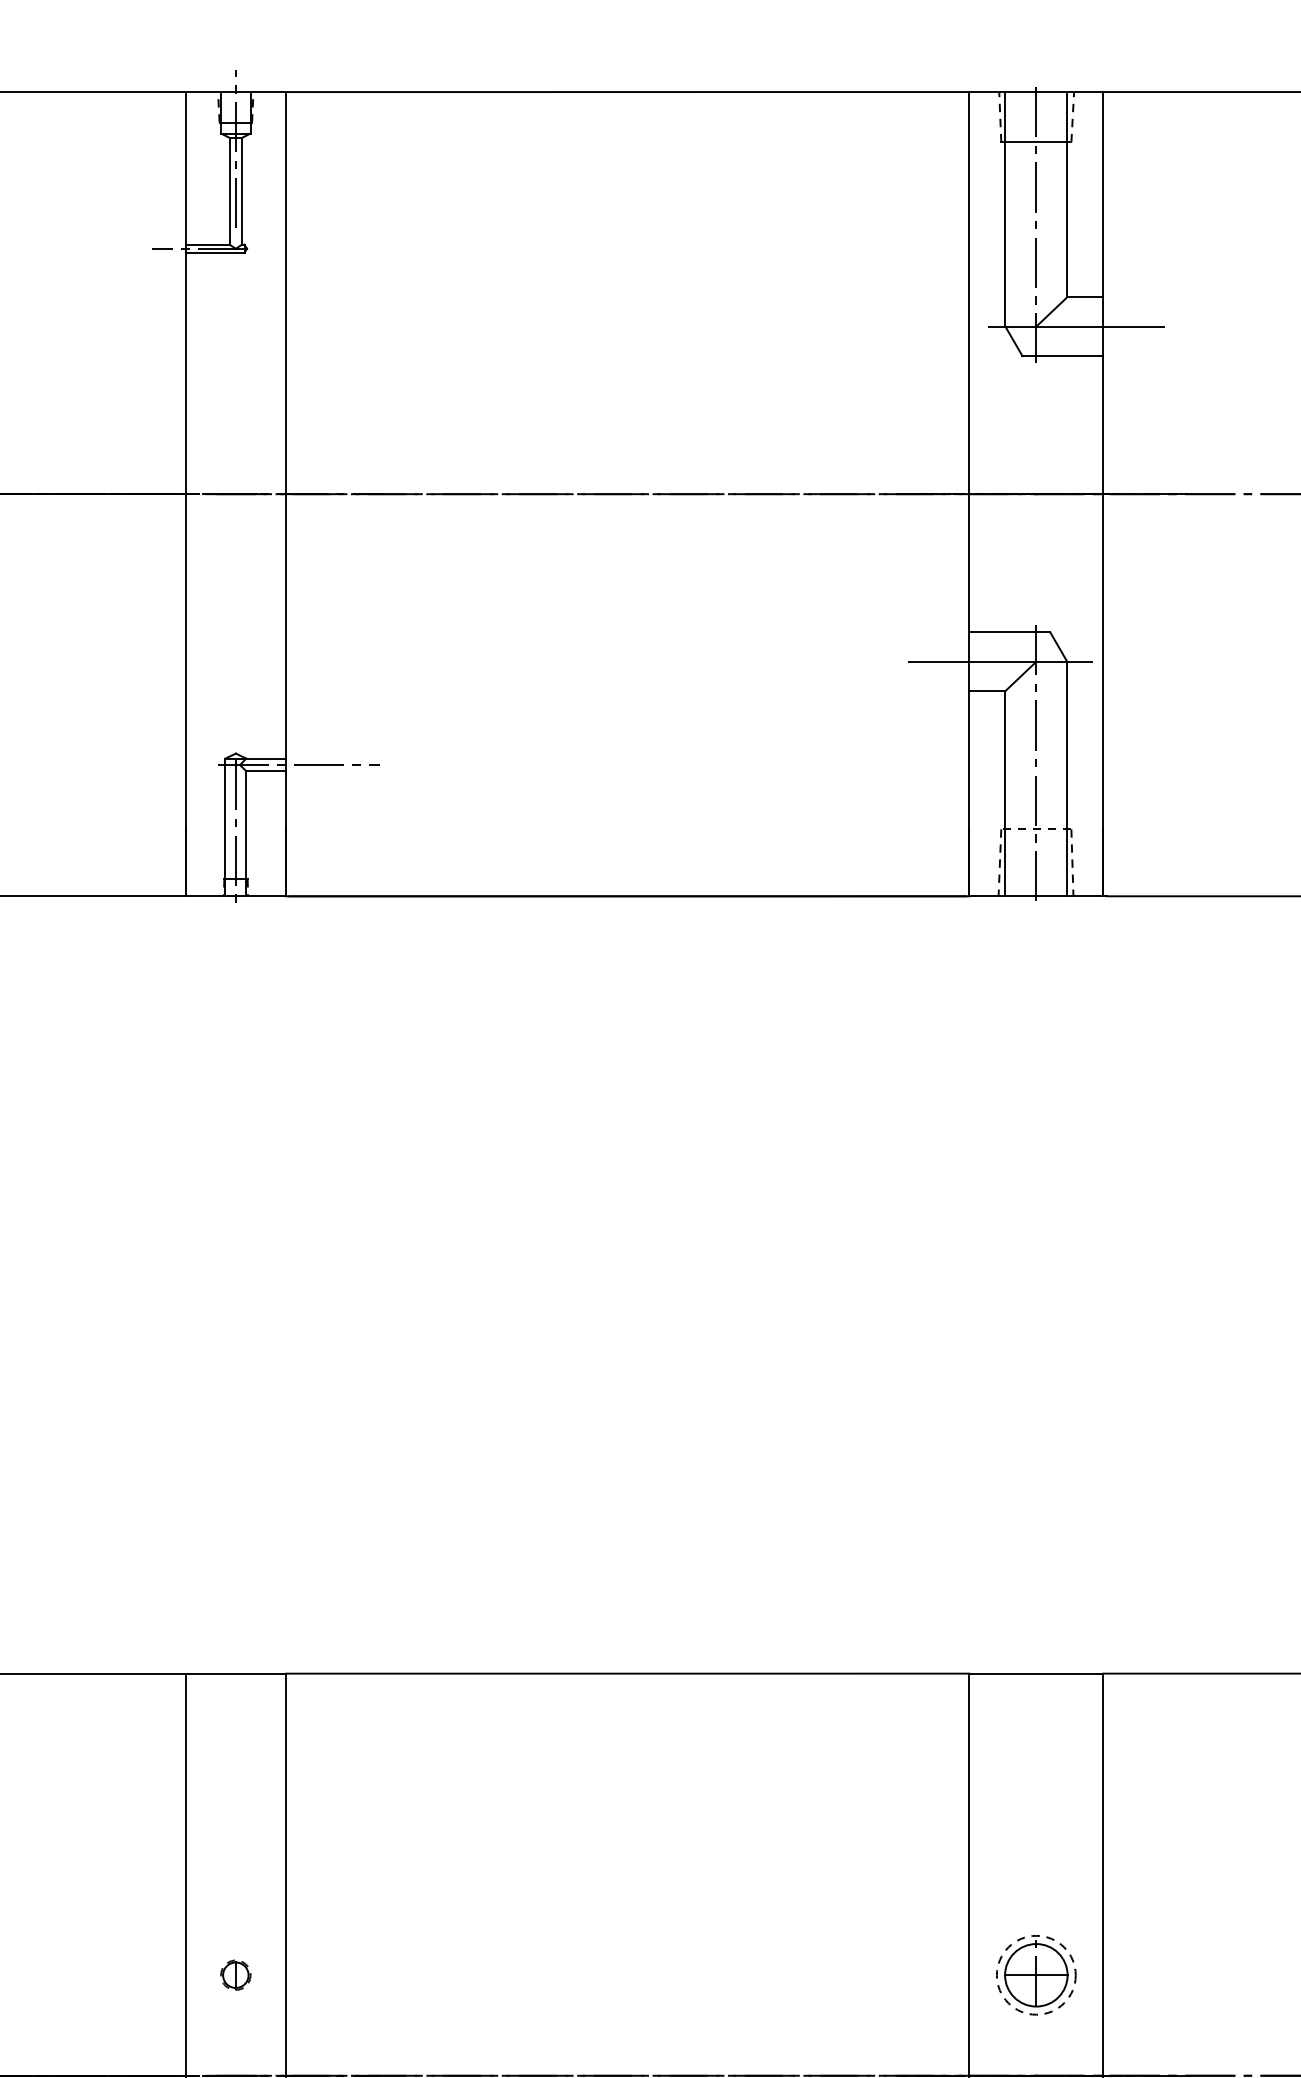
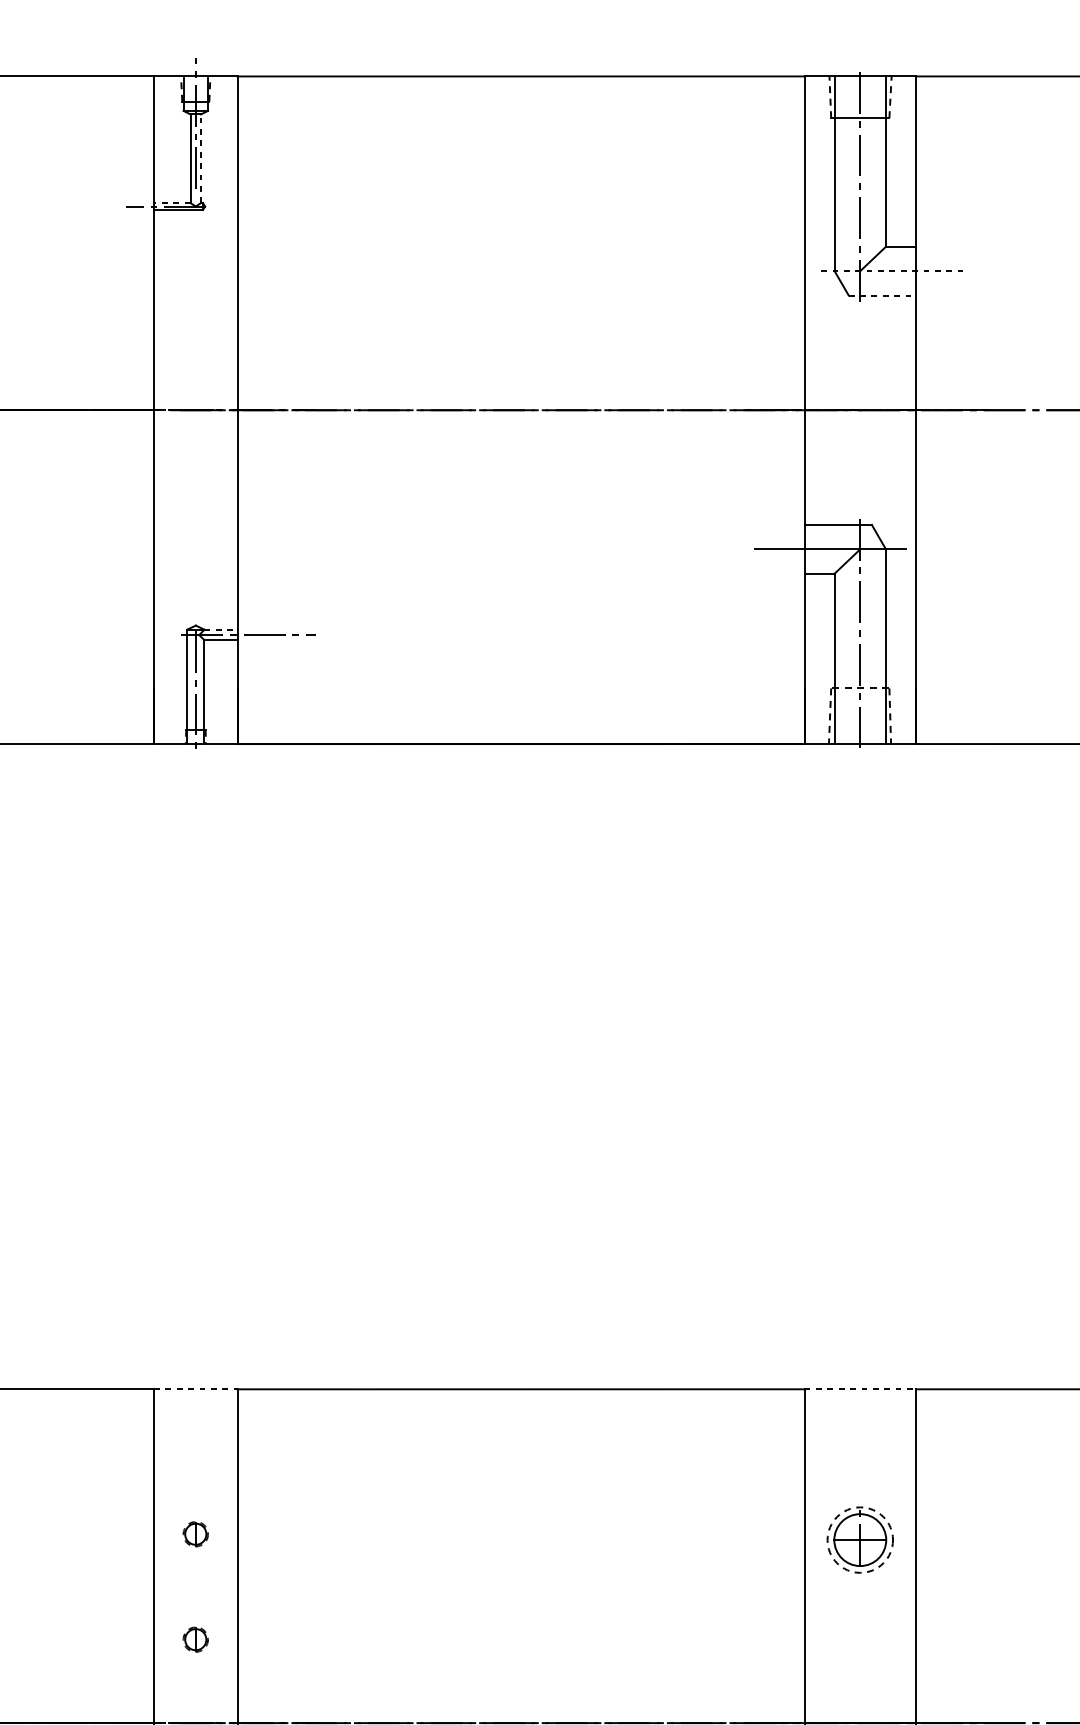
line: (242, 190) -> (201, 158), solid -> dashed
line: (207, 244) -> (172, 202), solid -> dashed
line: (1076, 326) -> (893, 271), solid -> dashed
line: (1063, 355) -> (882, 295), solid -> dashed
line: (266, 758) -> (221, 629), solid -> dashed
line: (236, 1673) -> (196, 1389), solid -> dashed
line: (1036, 1673) -> (860, 1389), solid -> dashed
part: (235, 1847) -> (195, 1533), added
part: (1036, 1975) -> (860, 1540), moved

